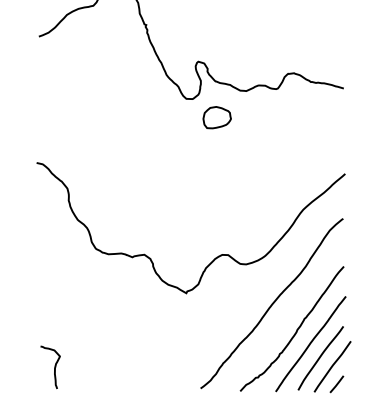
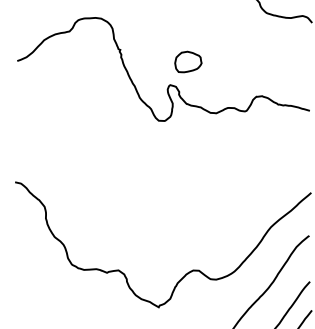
part: (216, 117) -> (187, 61), moved

